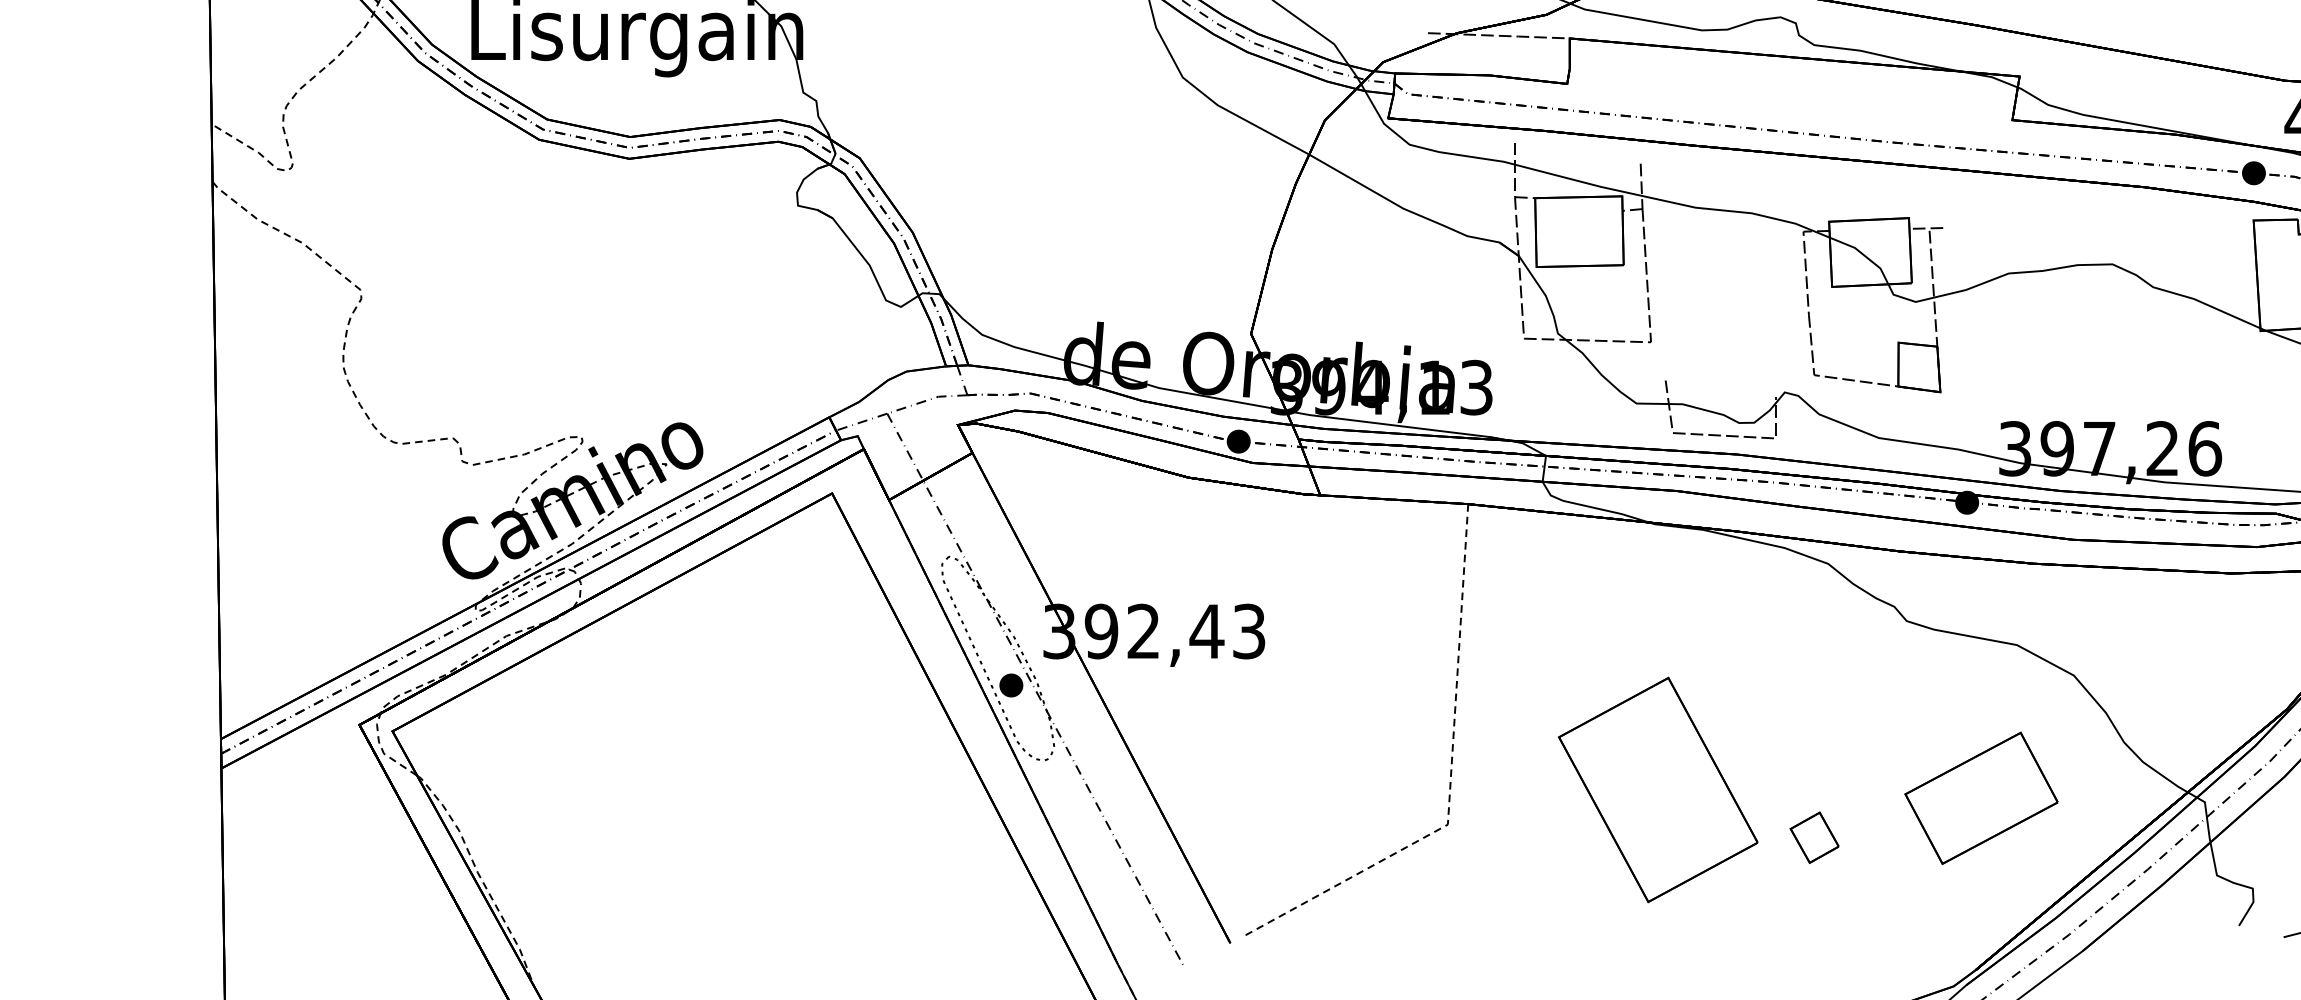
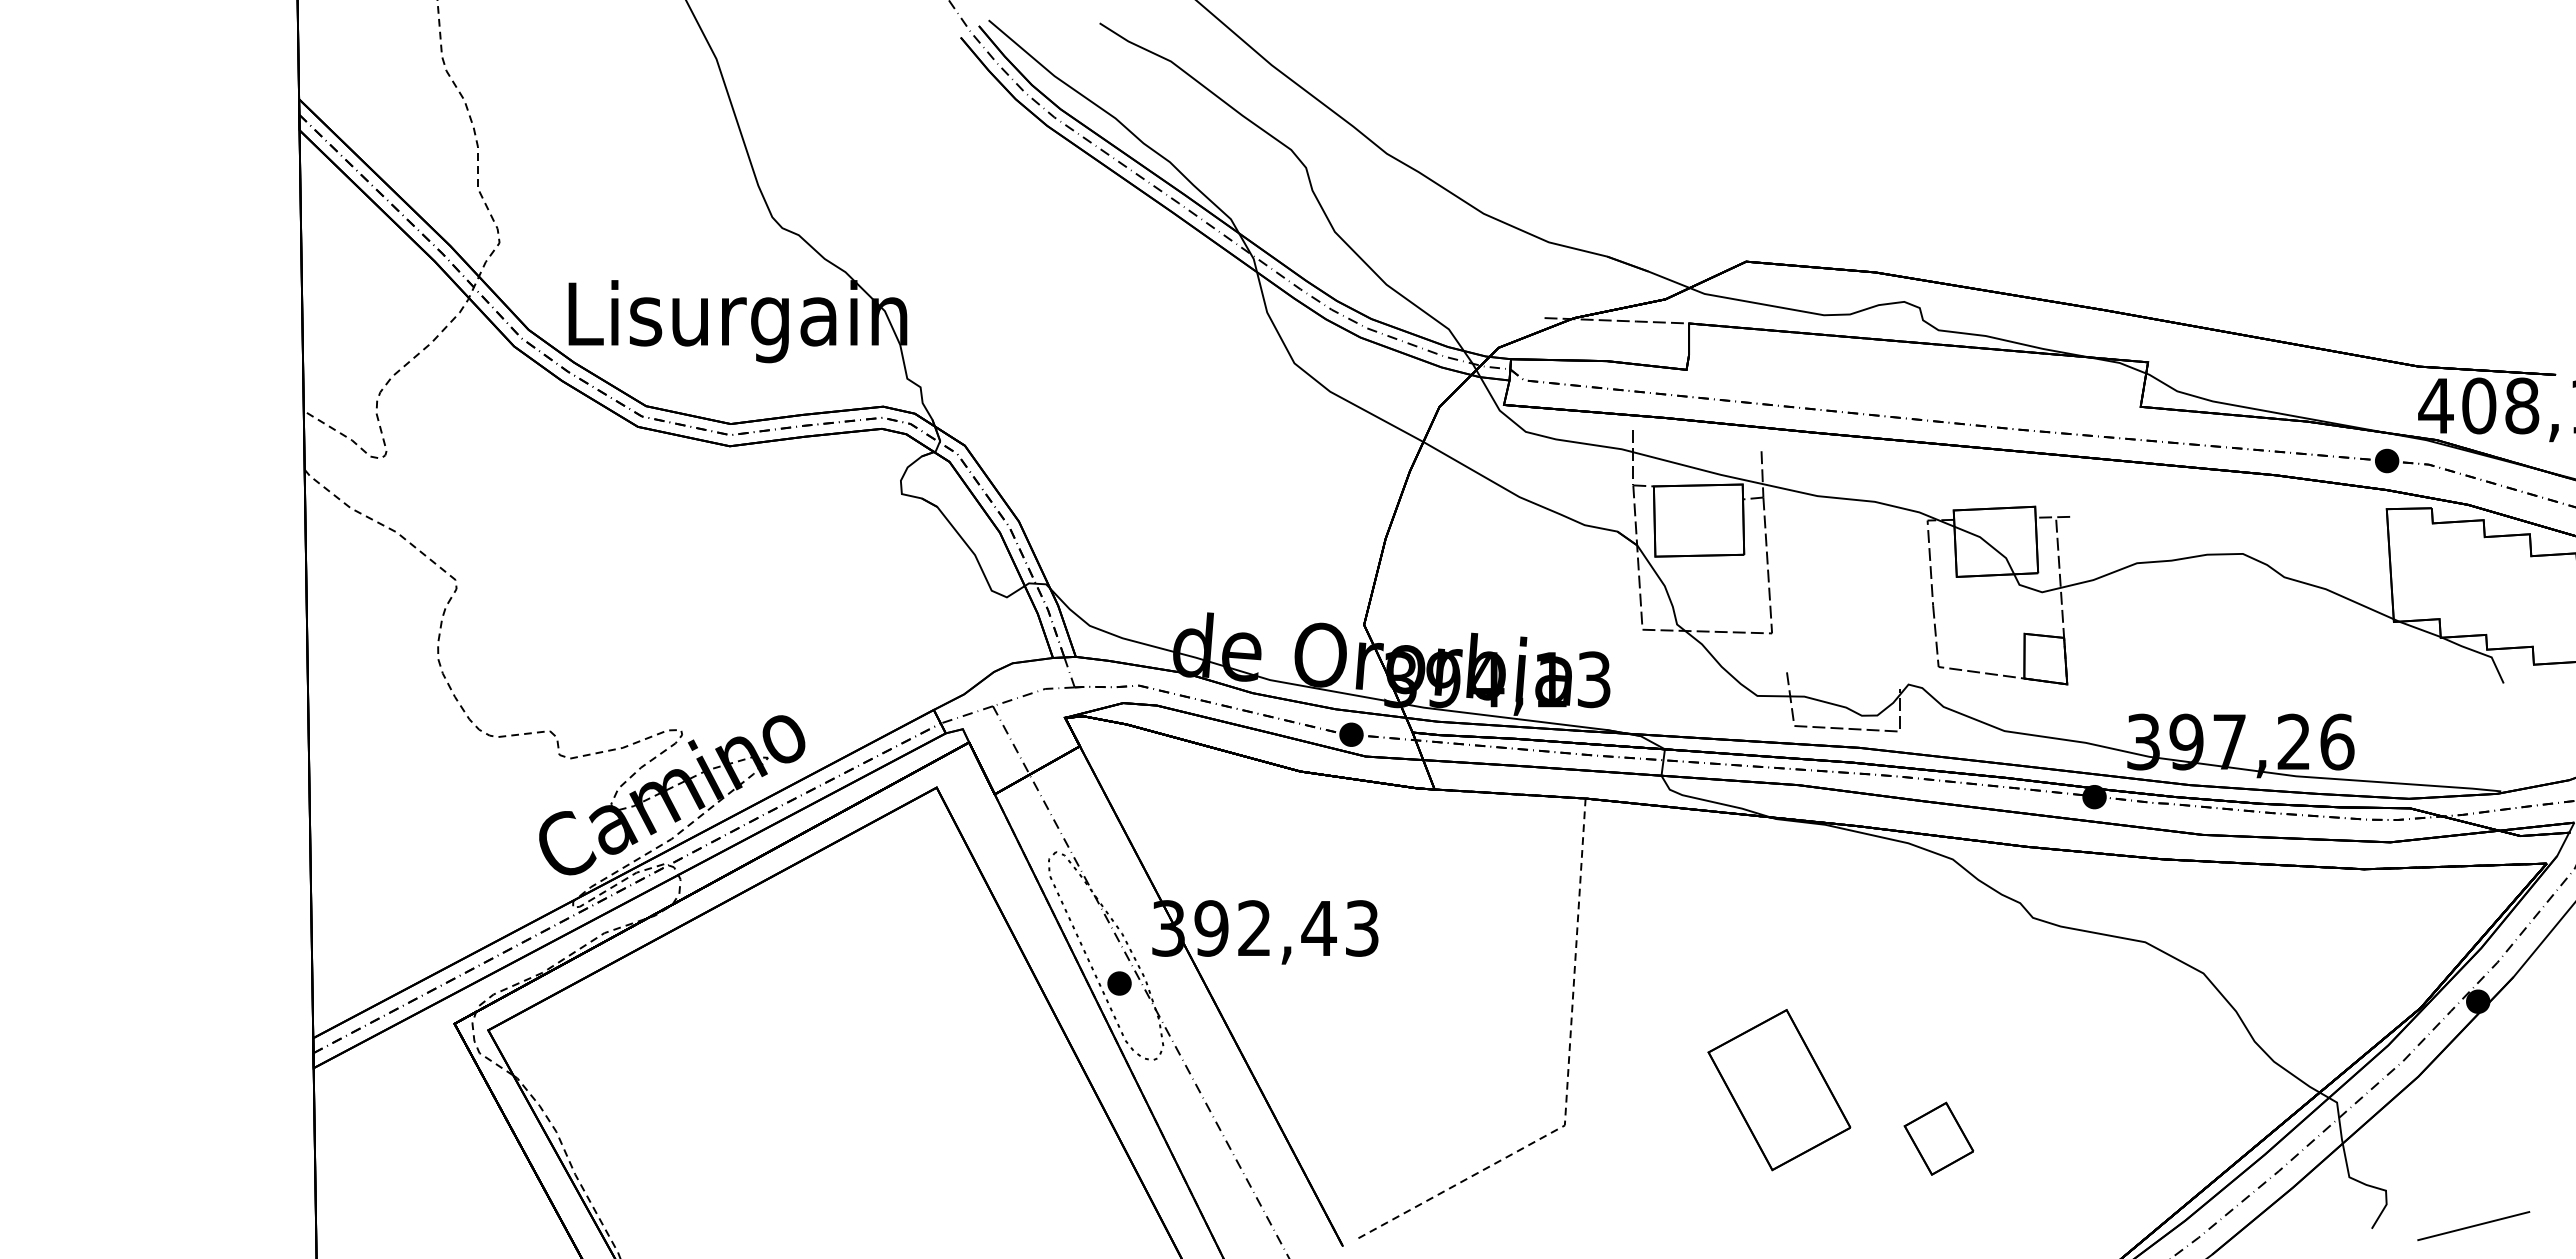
part: (1658, 789) -> (1779, 1089), size x0.7
part: (1980, 798) -> (2108, 1098), removed
part: (1814, 837) -> (1938, 1138), size x1.4

